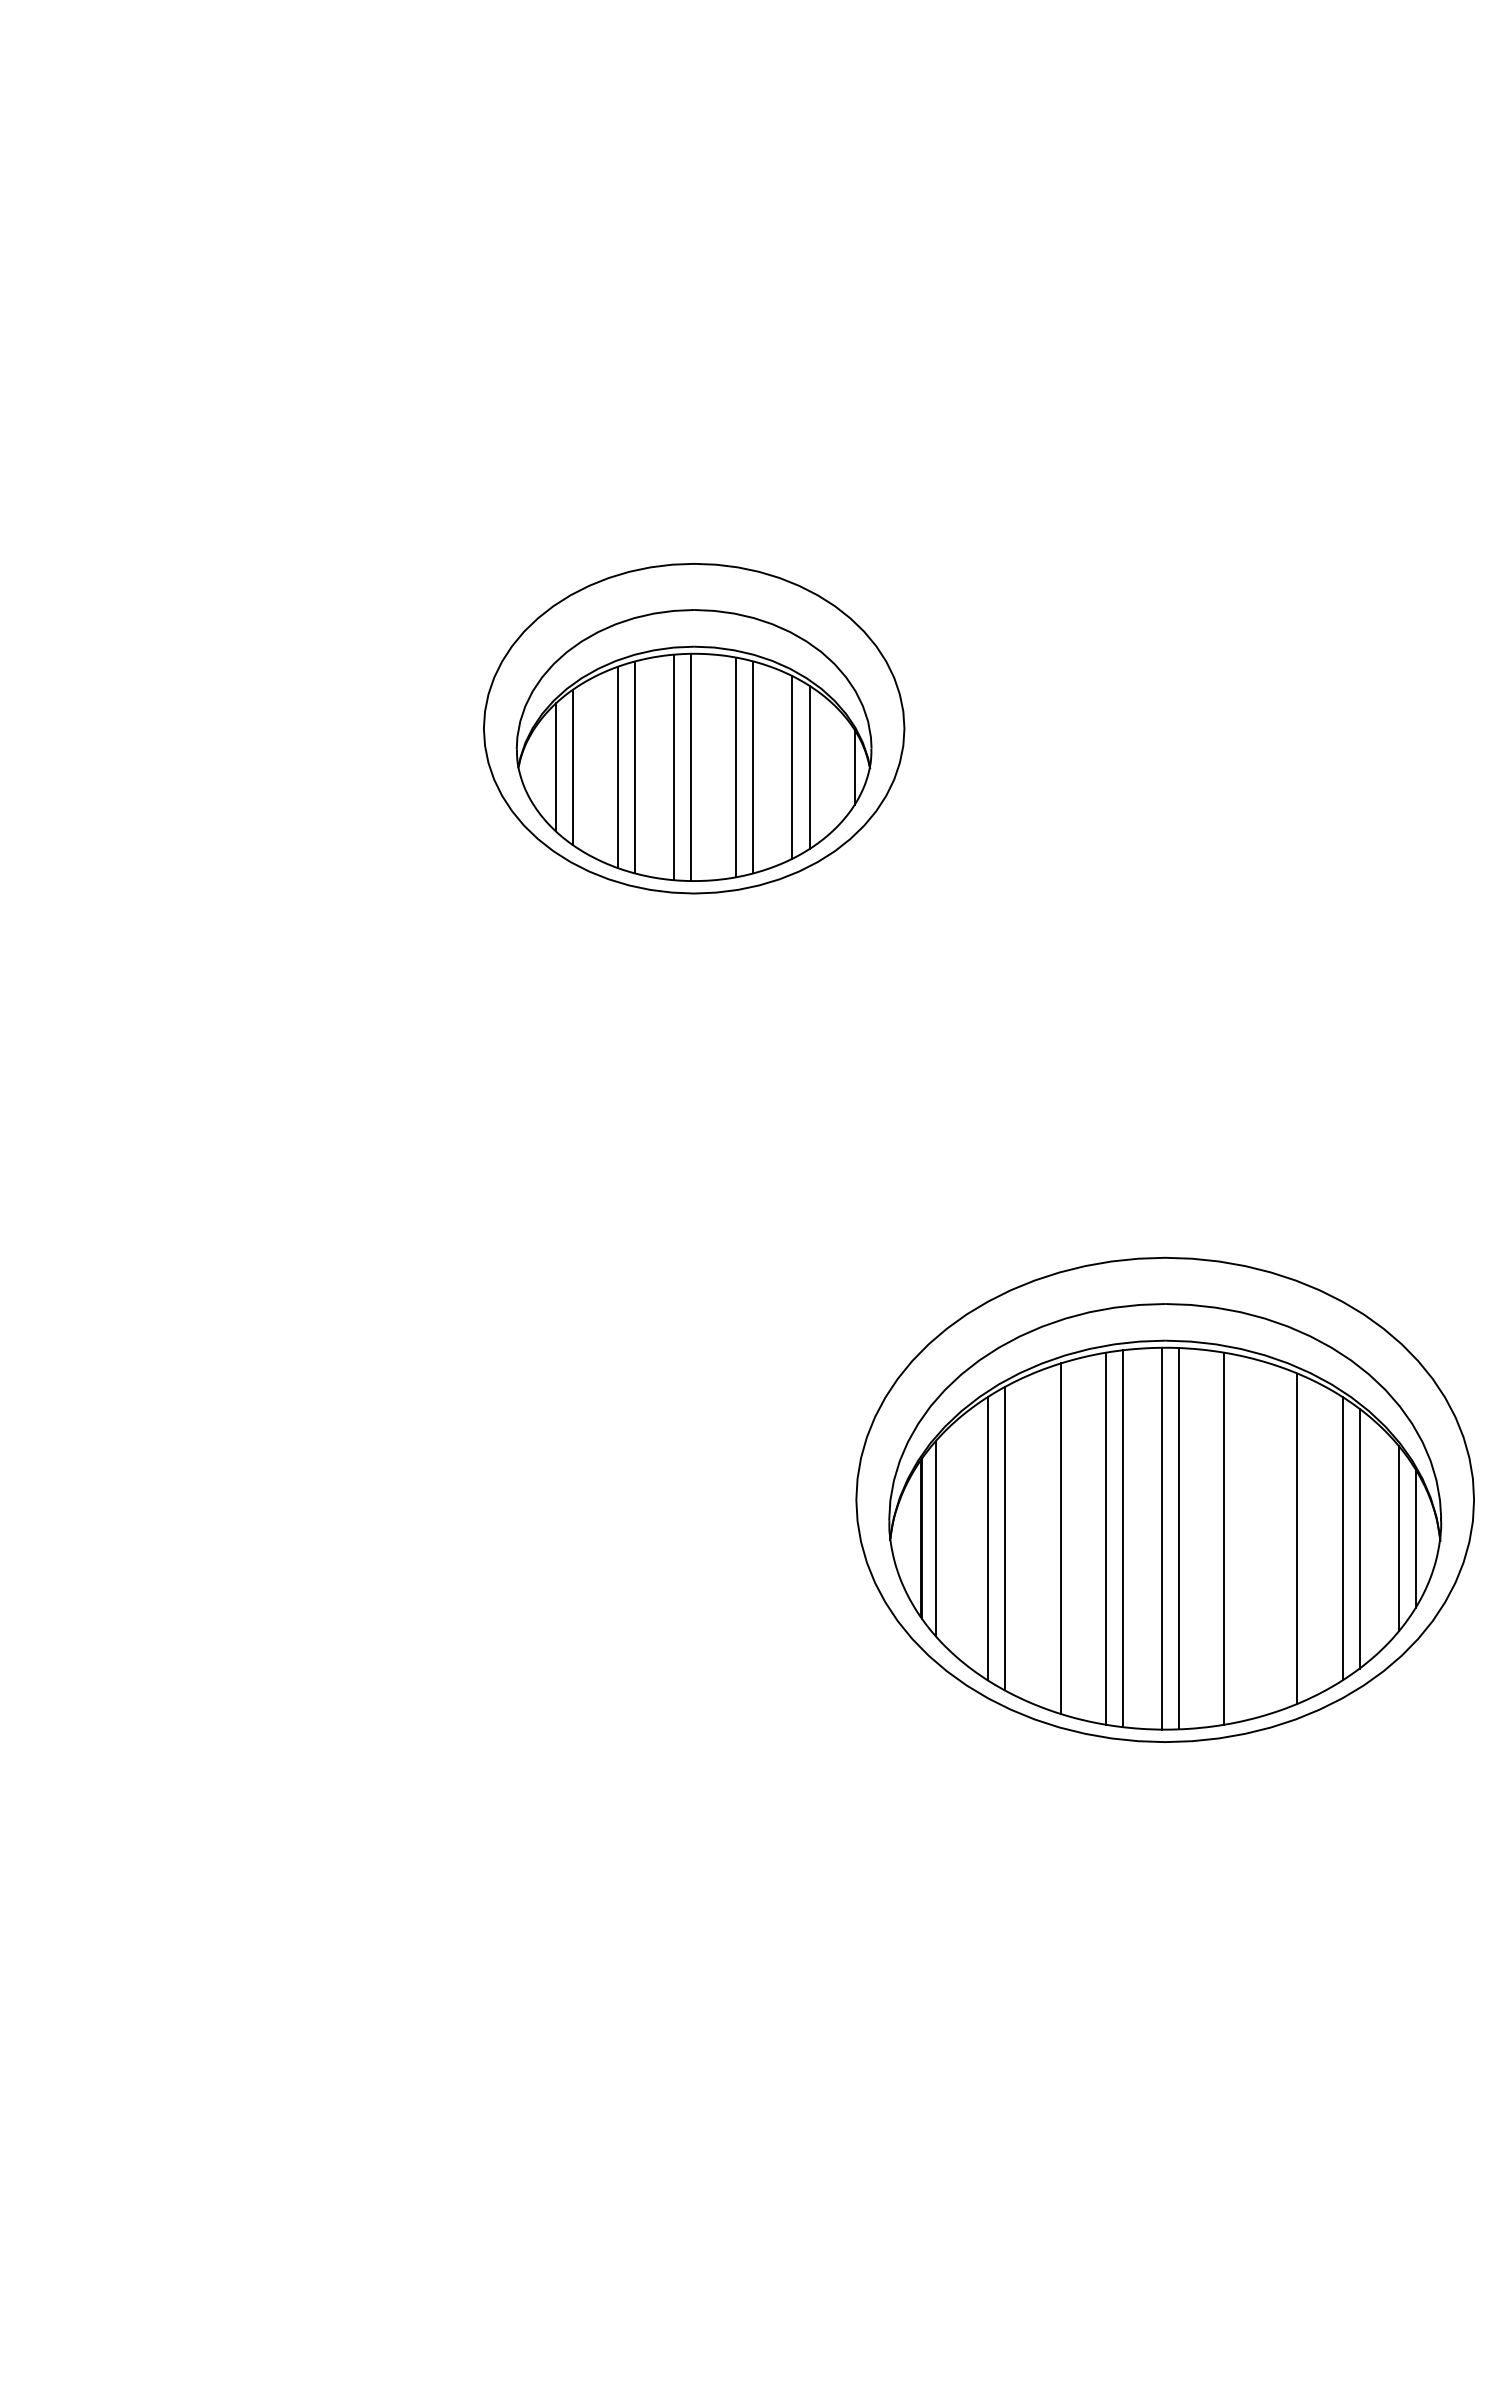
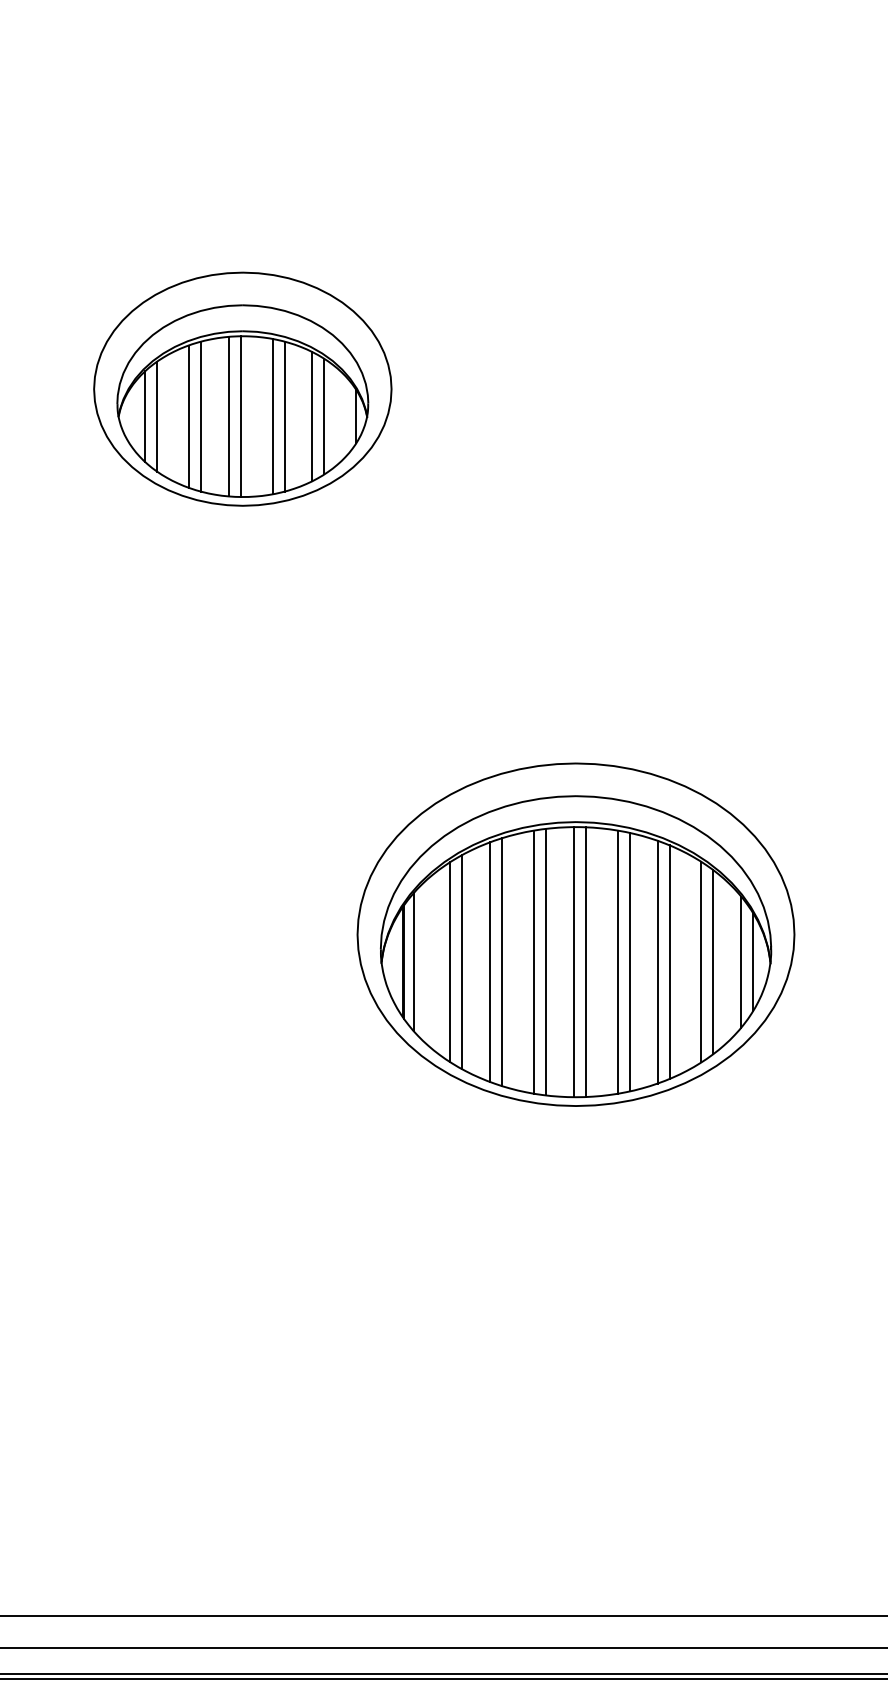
line: (1043, 1538) -> (489, 962), added
line: (1241, 1538) -> (629, 962), added
line: (1280, 1538) -> (657, 962), added

